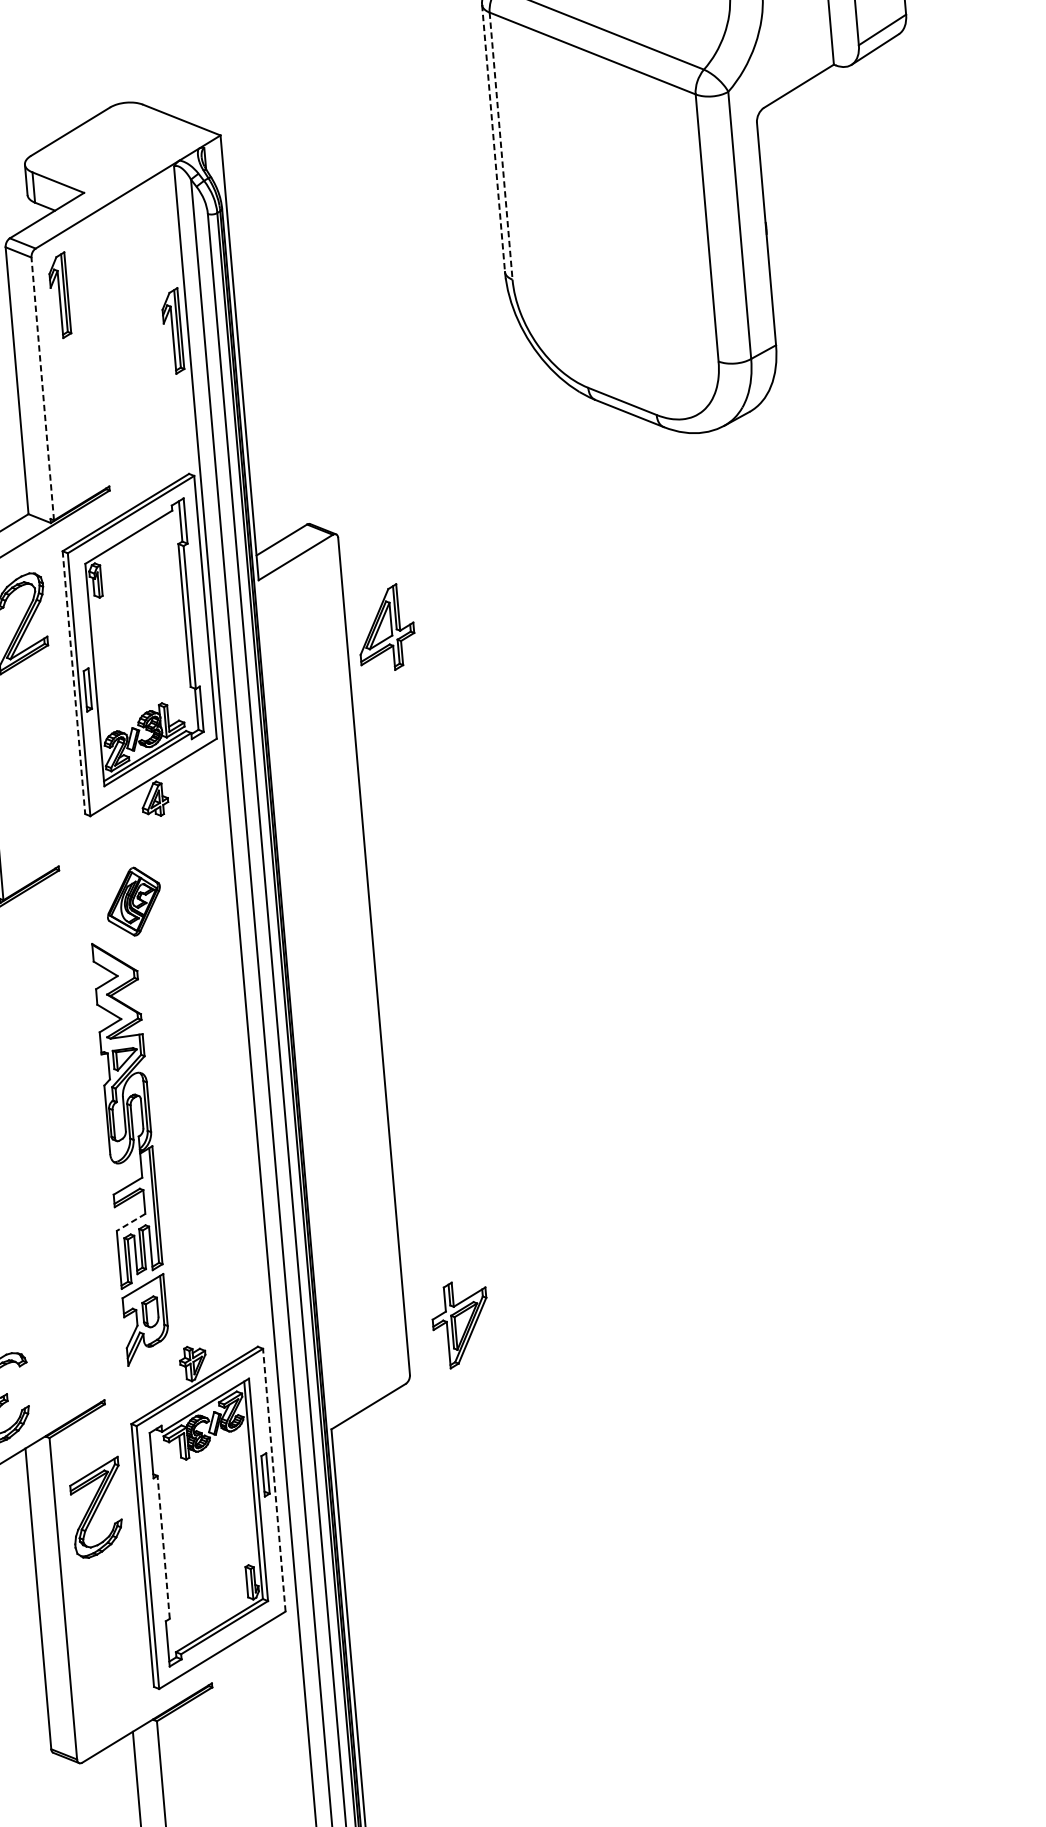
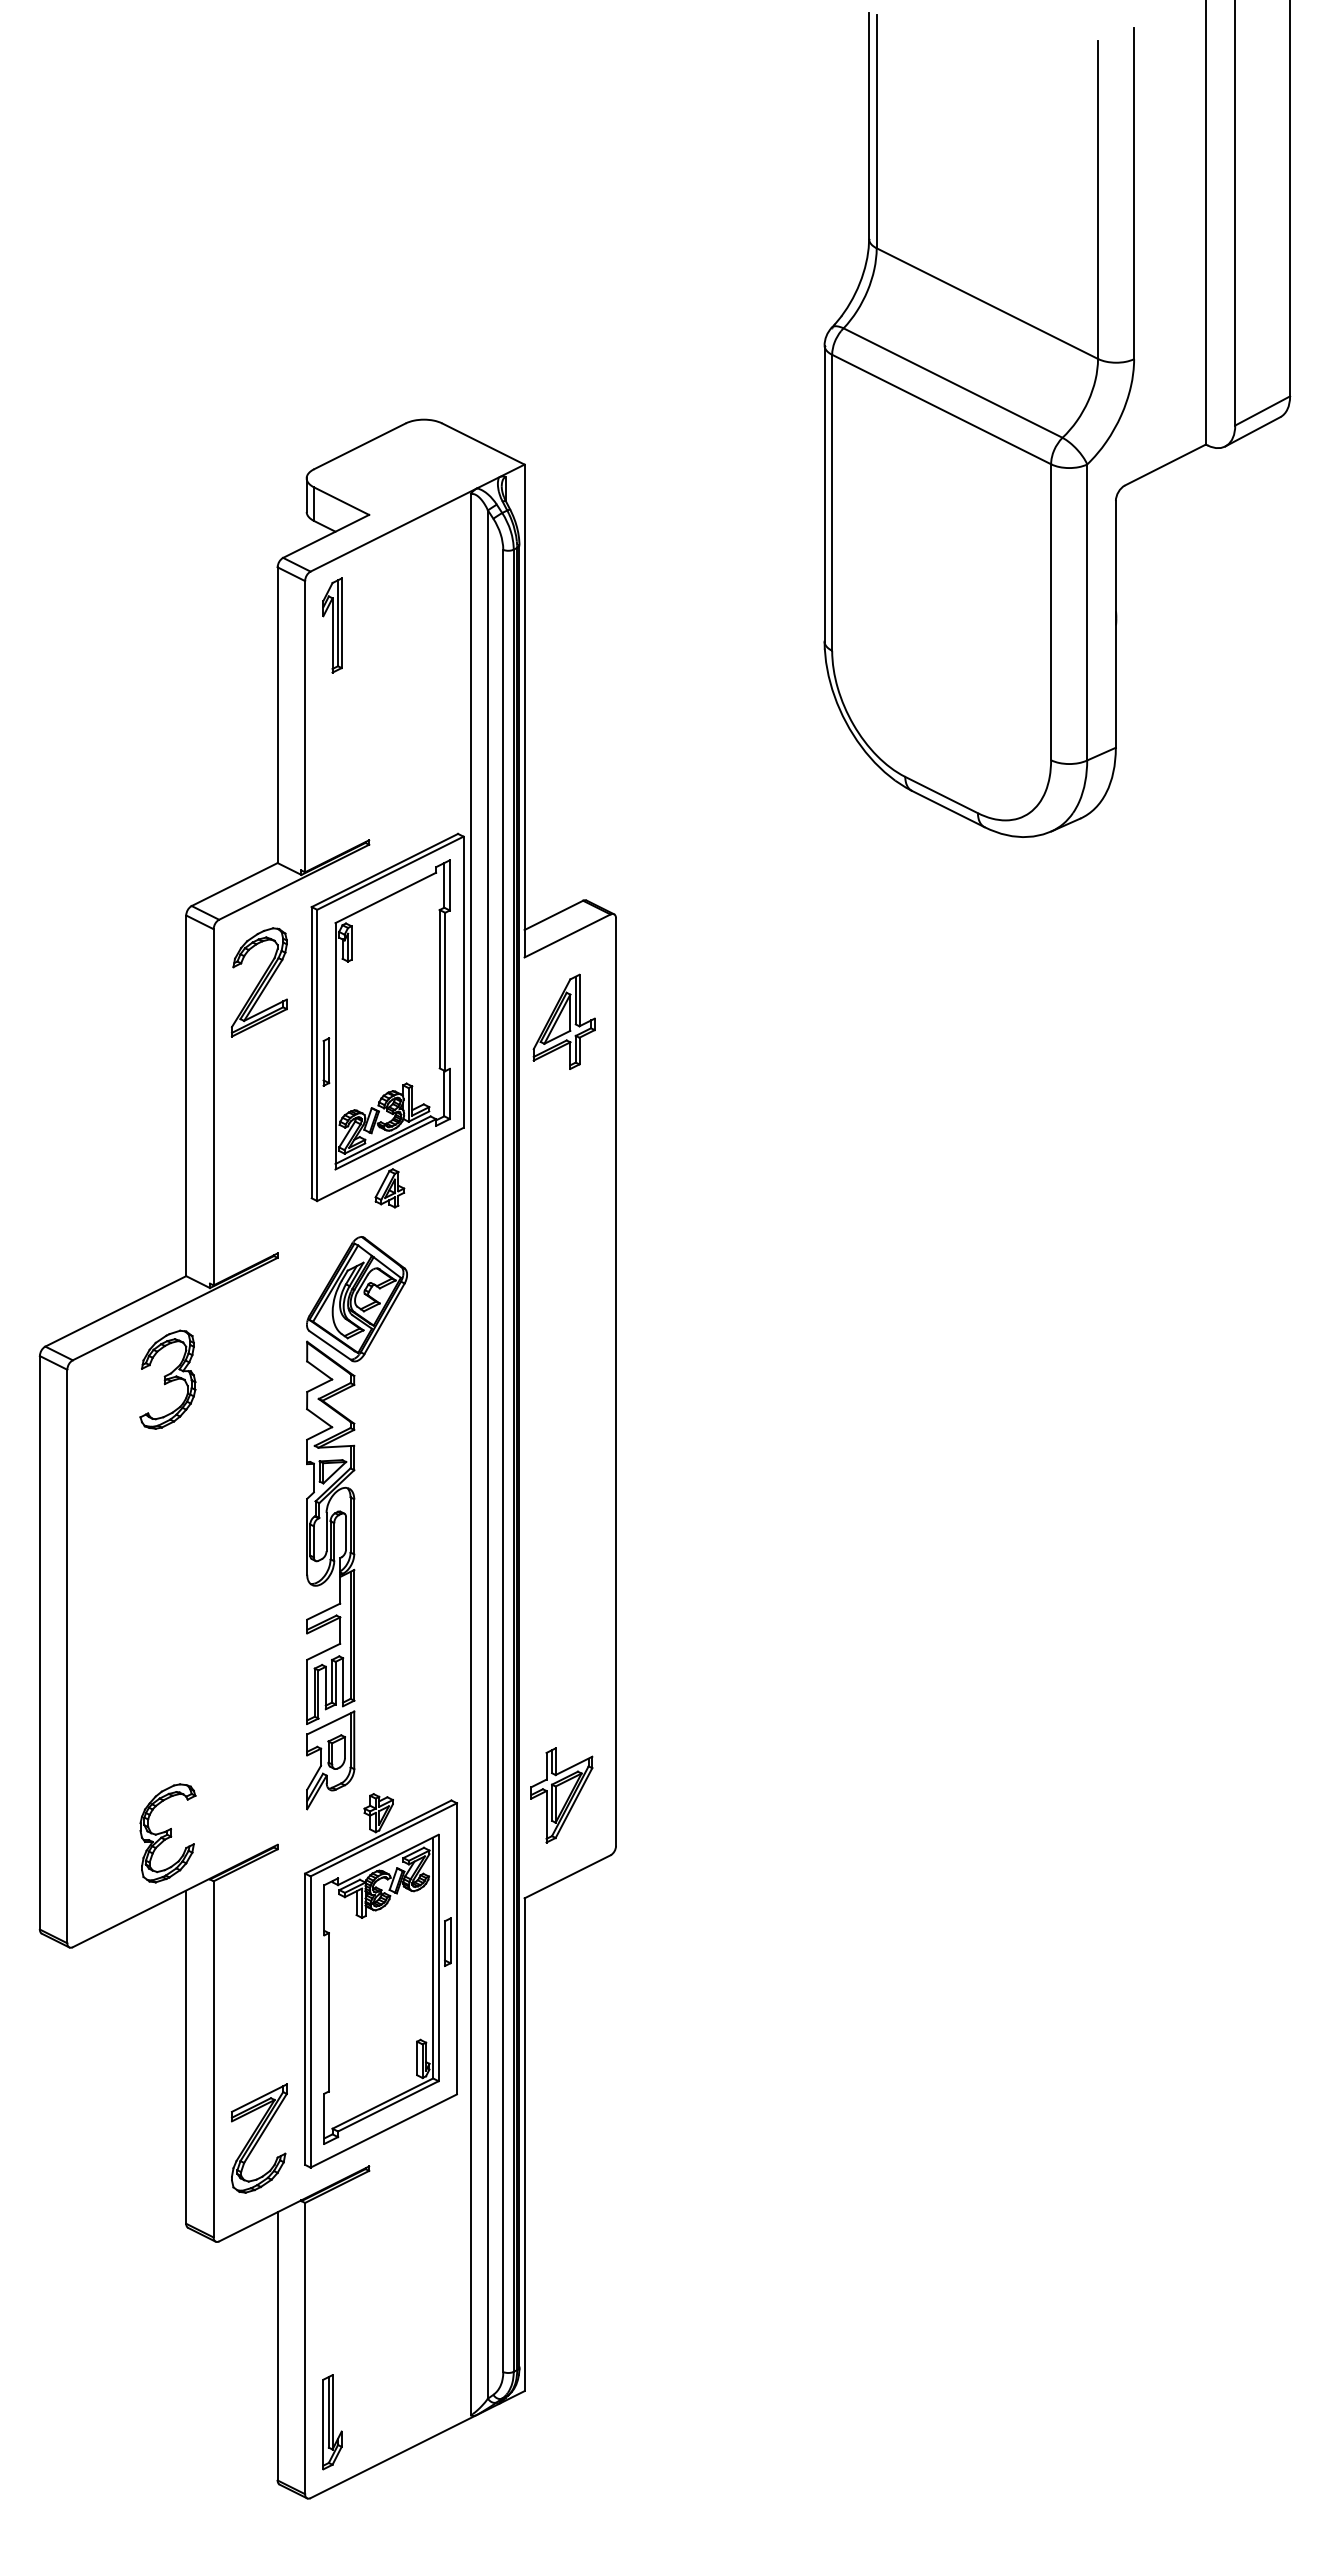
line: (493, 138) -> (824, 493), dashed -> solid
line: (501, 145) -> (832, 502), dashed -> solid
part: (172, 331) -> (453, 675), removed
line: (43, 388) -> (305, 726), dashed -> solid
part: (385, 627) -> (563, 1021), moved
line: (73, 682) -> (311, 1052), dashed -> solid
part: (133, 901) -> (356, 1299), size x1.67
line: (130, 1223) -> (323, 1652), dashed -> solid
part: (460, 1324) -> (561, 1795), moved
line: (273, 1479) -> (456, 1948), dashed -> solid
part: (96, 1507) -> (258, 2138), moved
line: (163, 1546) -> (328, 2011), dashed -> solid

